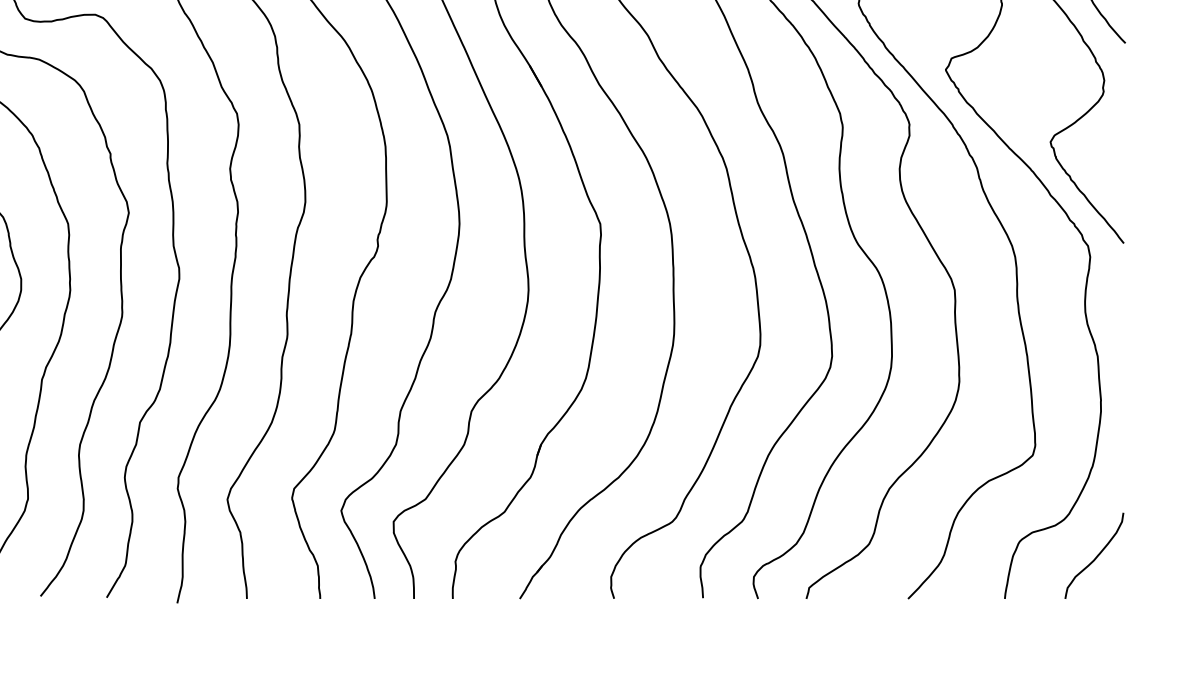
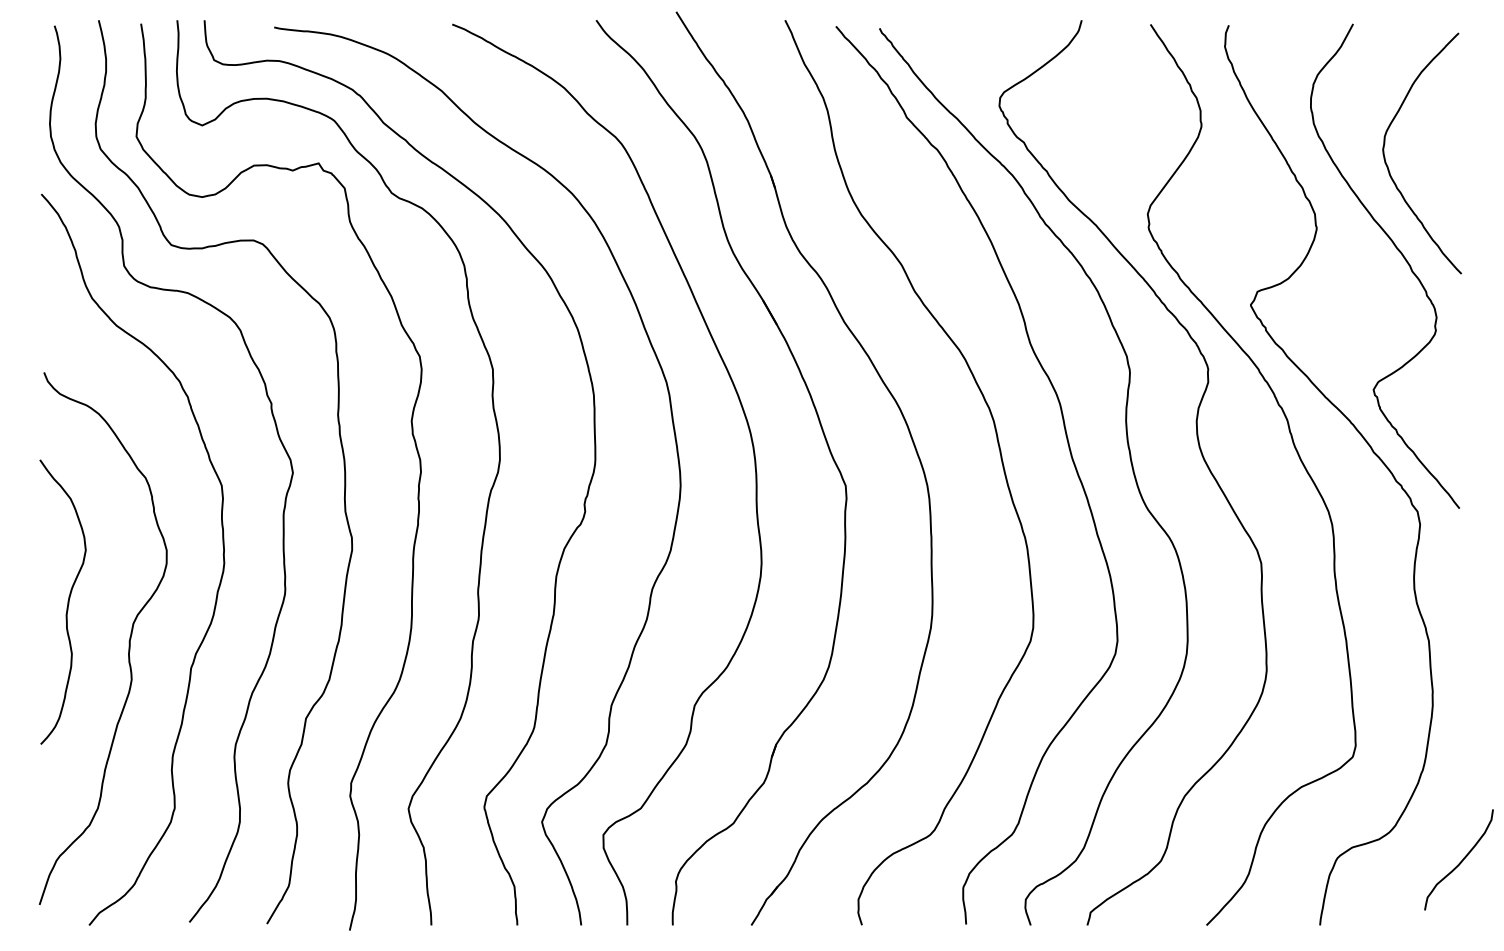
curve: (1095, 557) -> (1460, 861), moved

